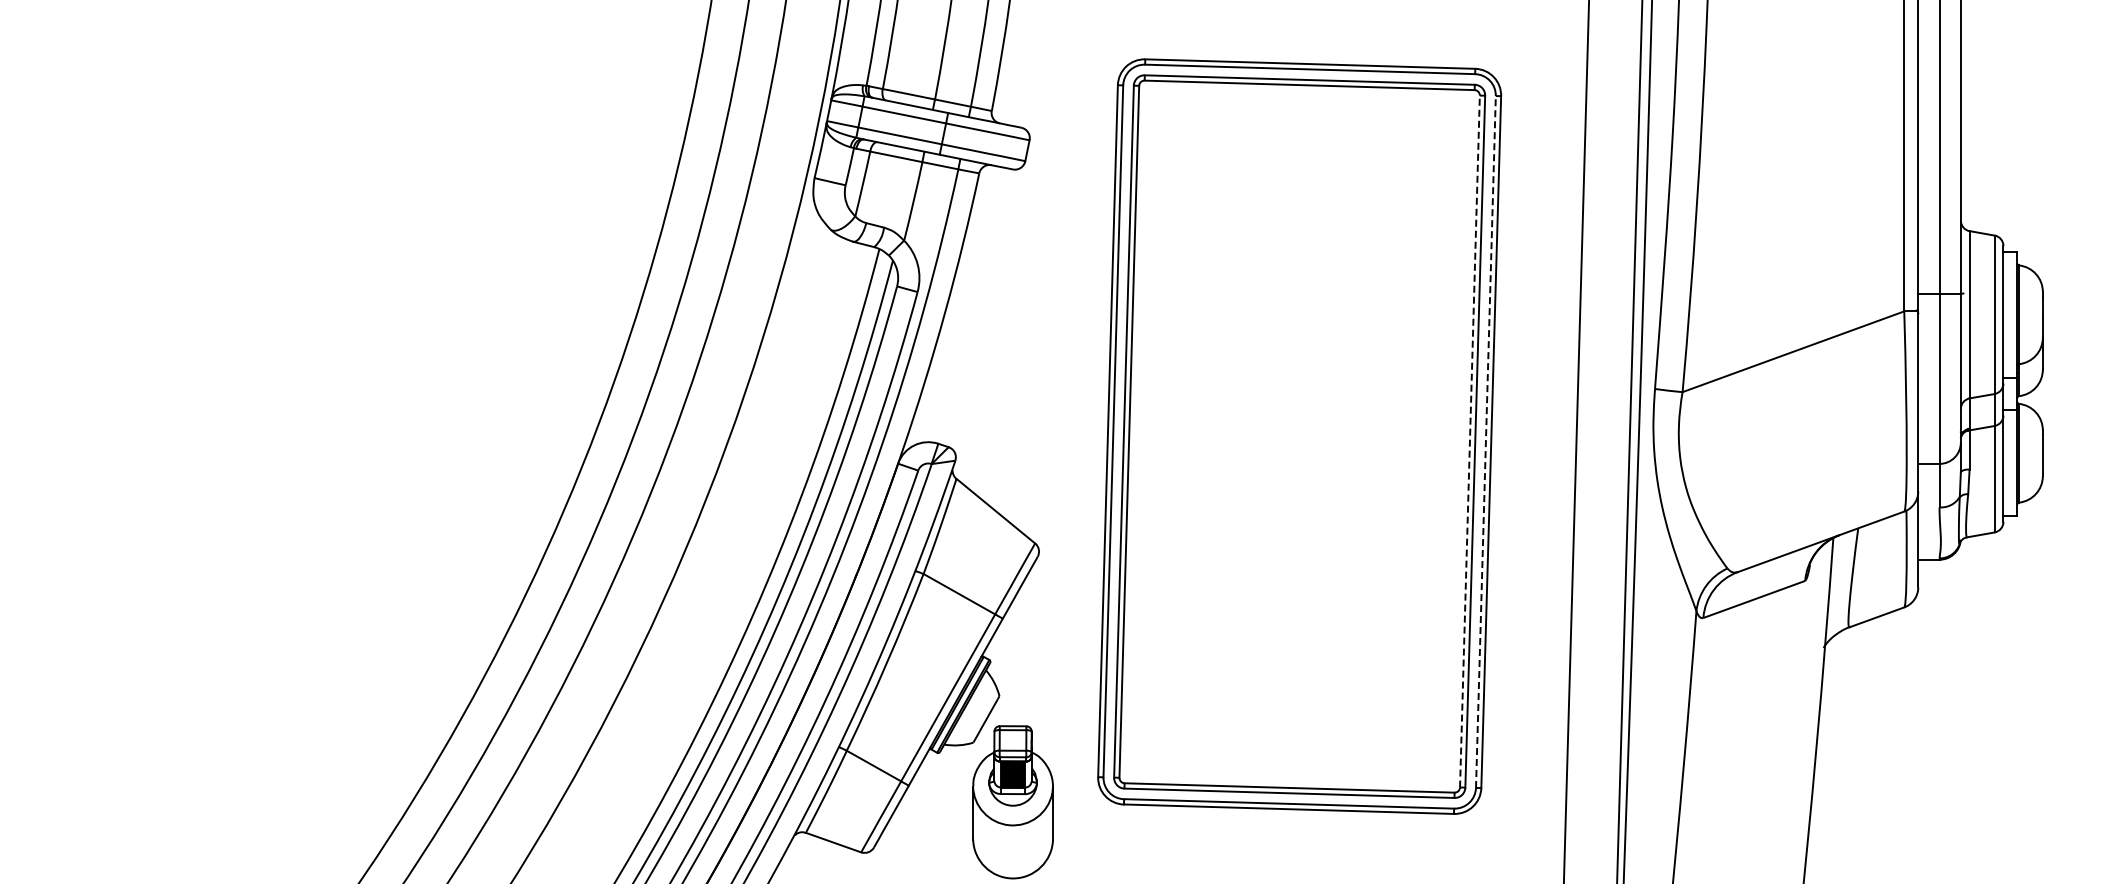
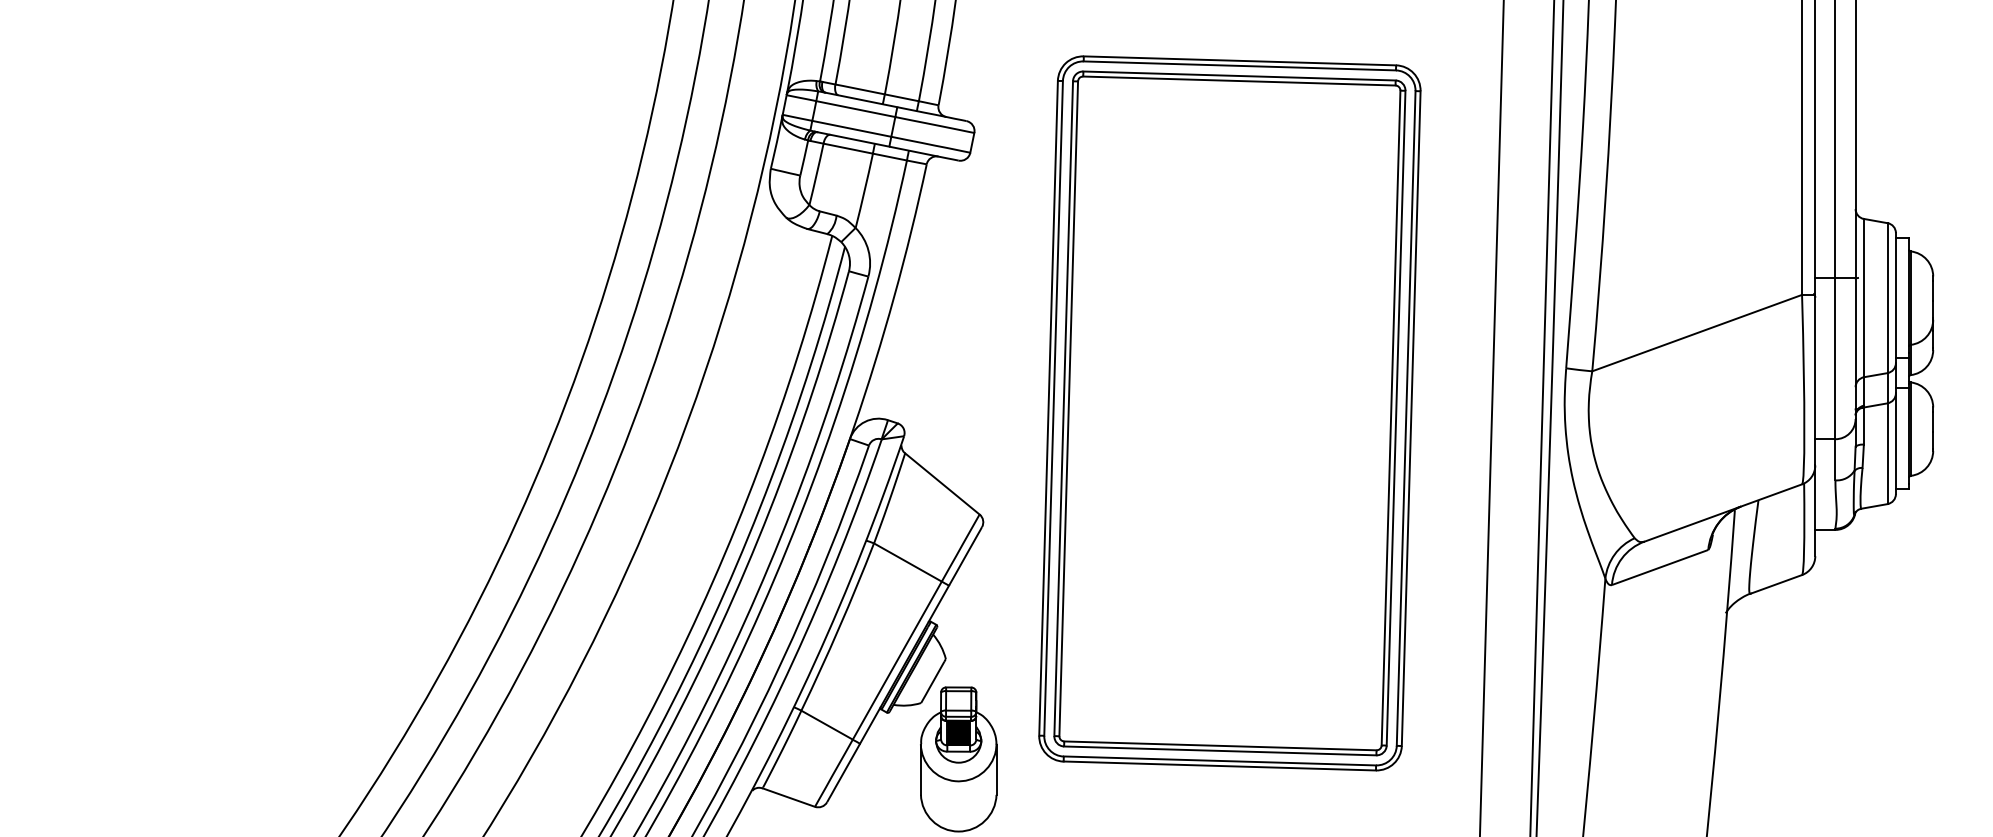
line: (1469, 441) -> (1390, 418), dashed -> solid
line: (1485, 441) -> (1405, 418), dashed -> solid

